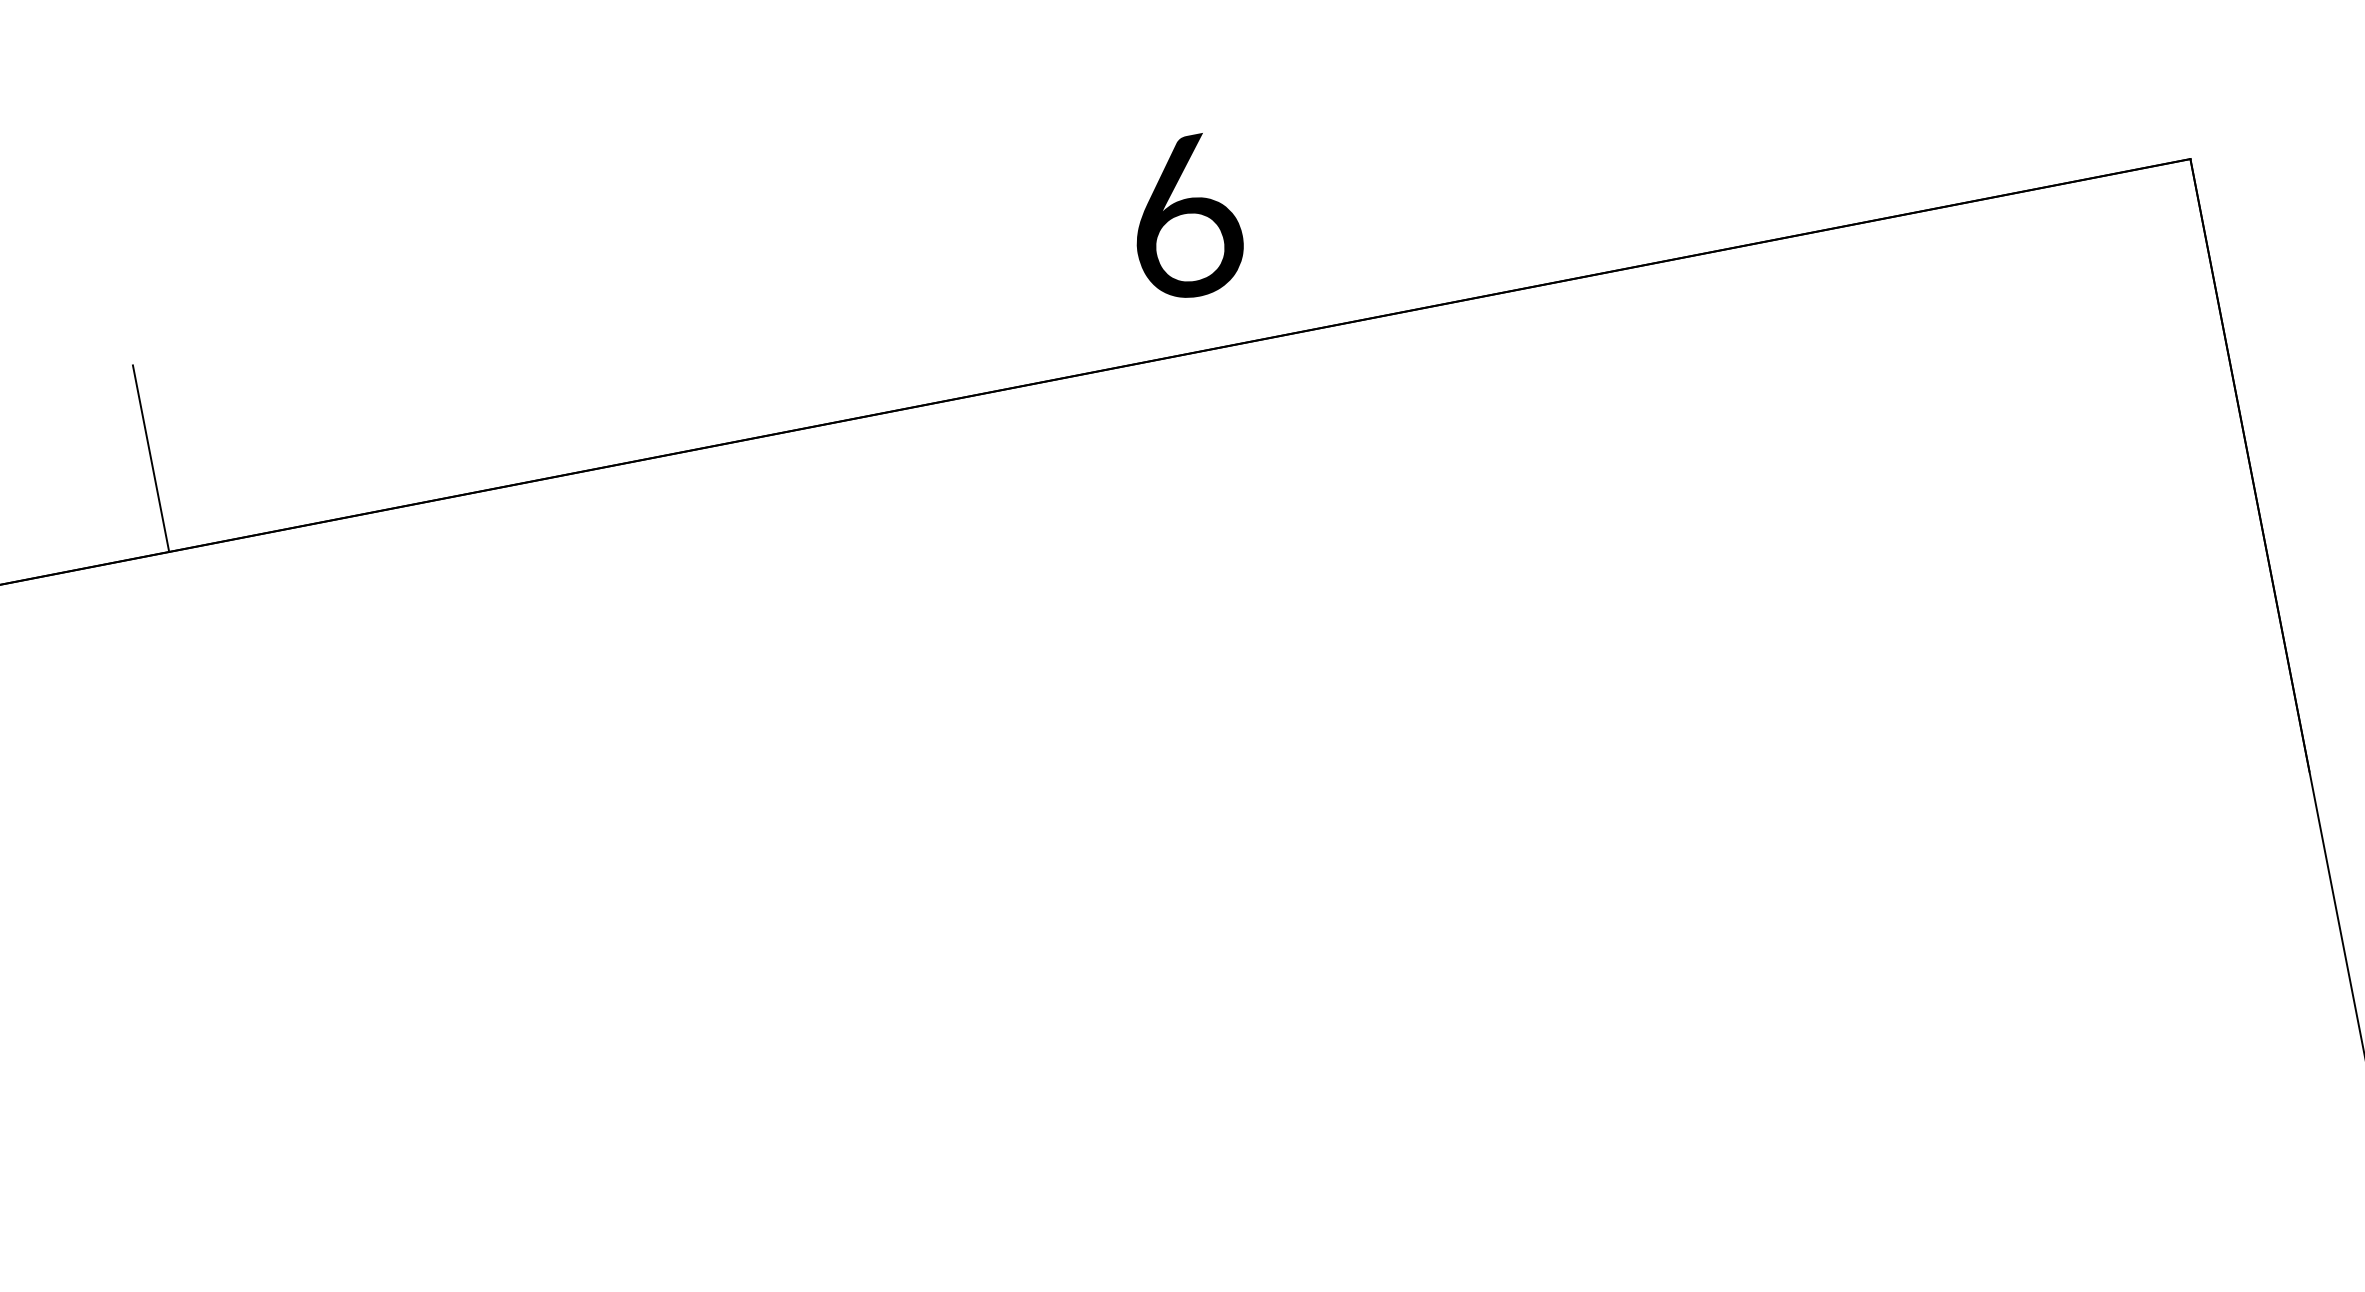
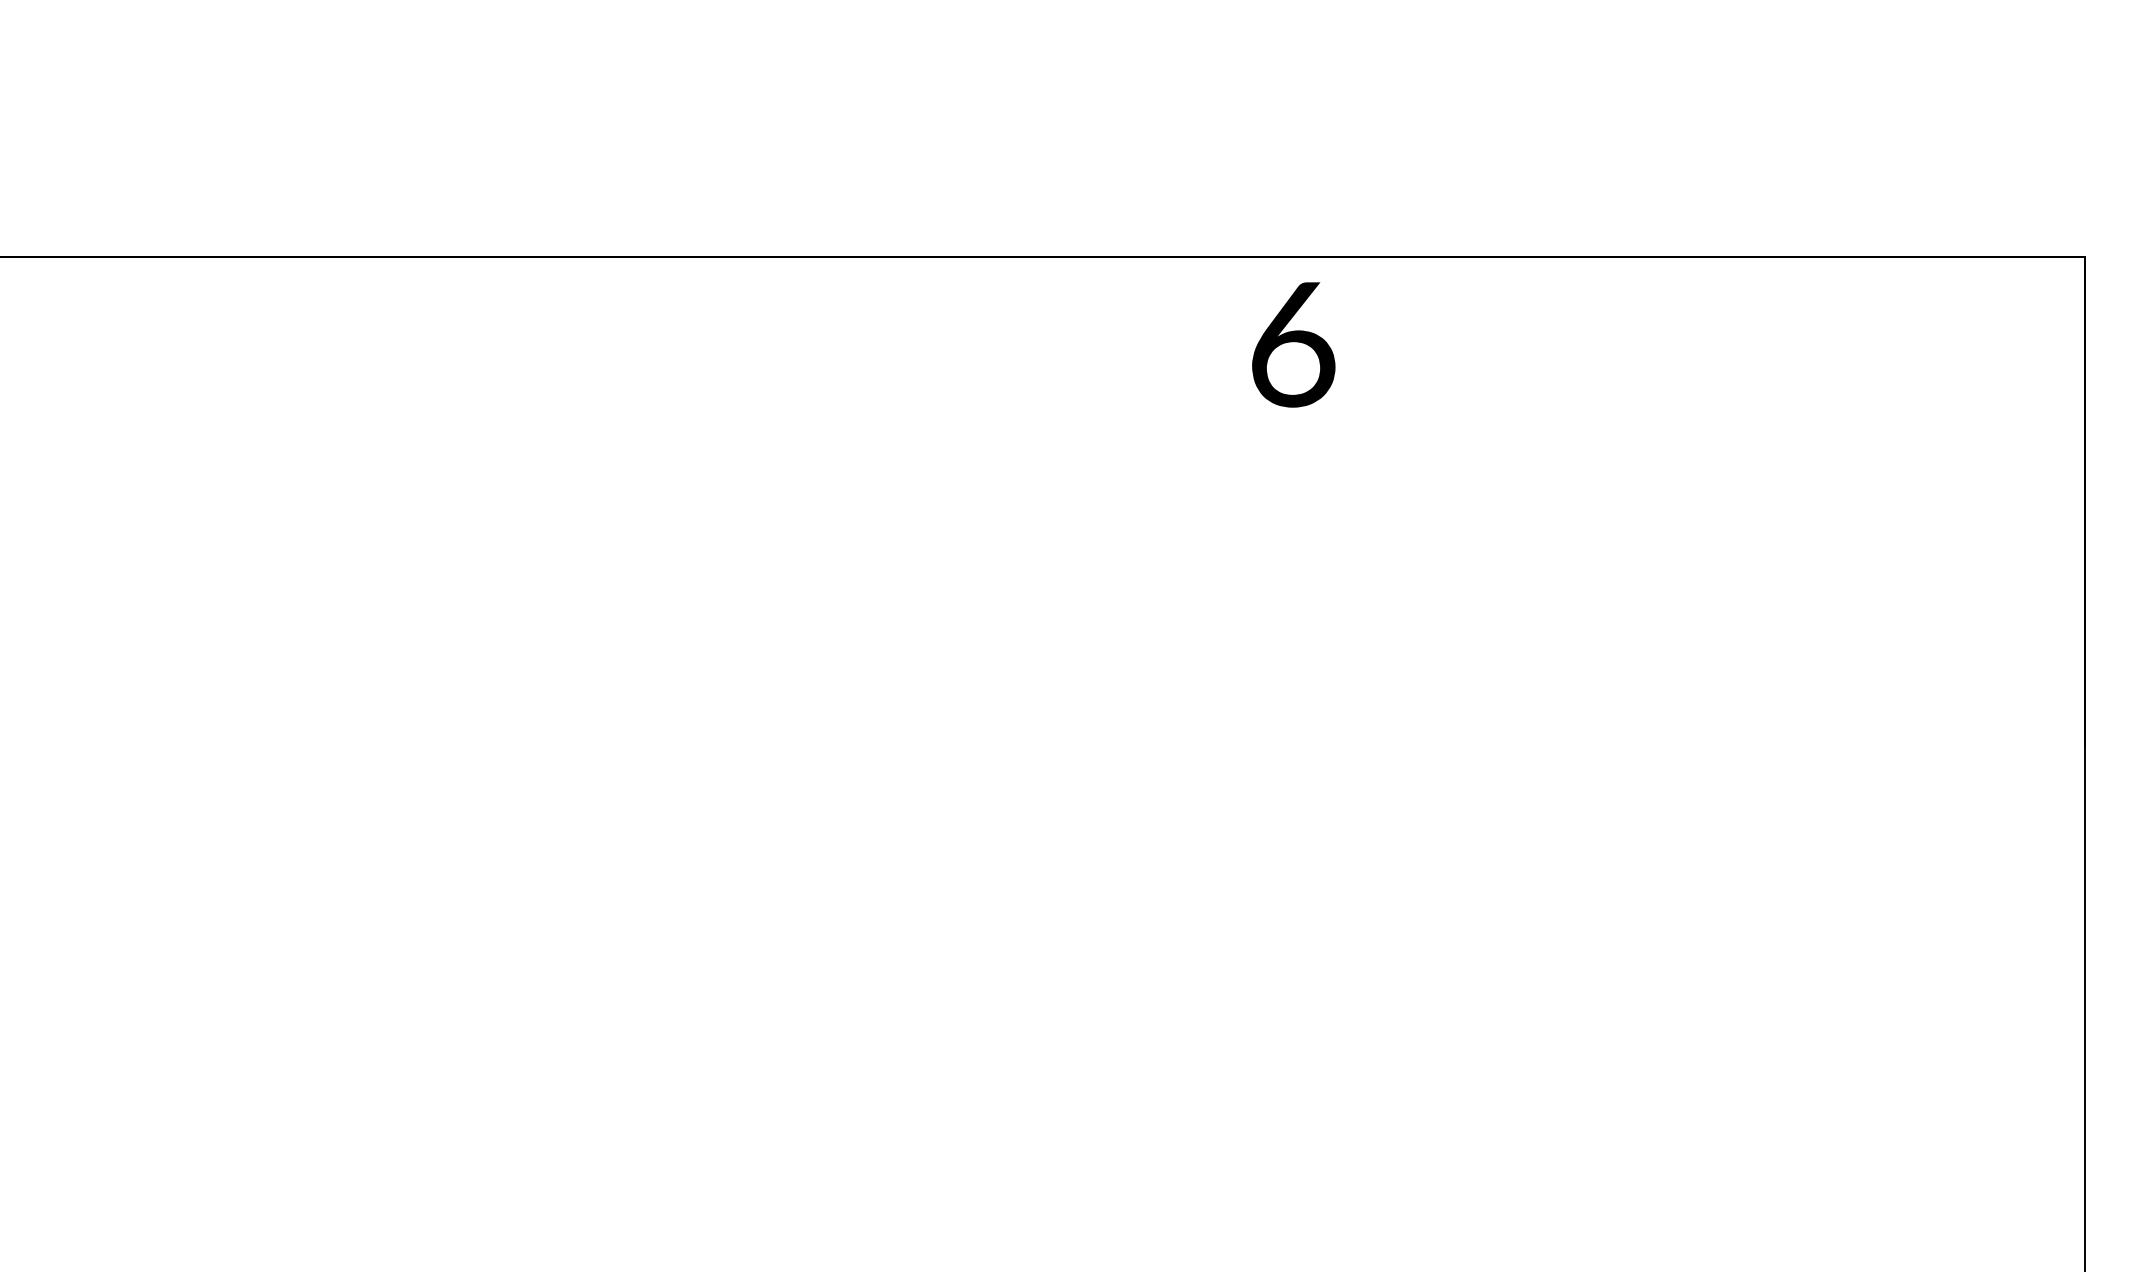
text: (1184, 217) -> (1293, 344), moved
line: (151, 458) -> (473, 182), removed

